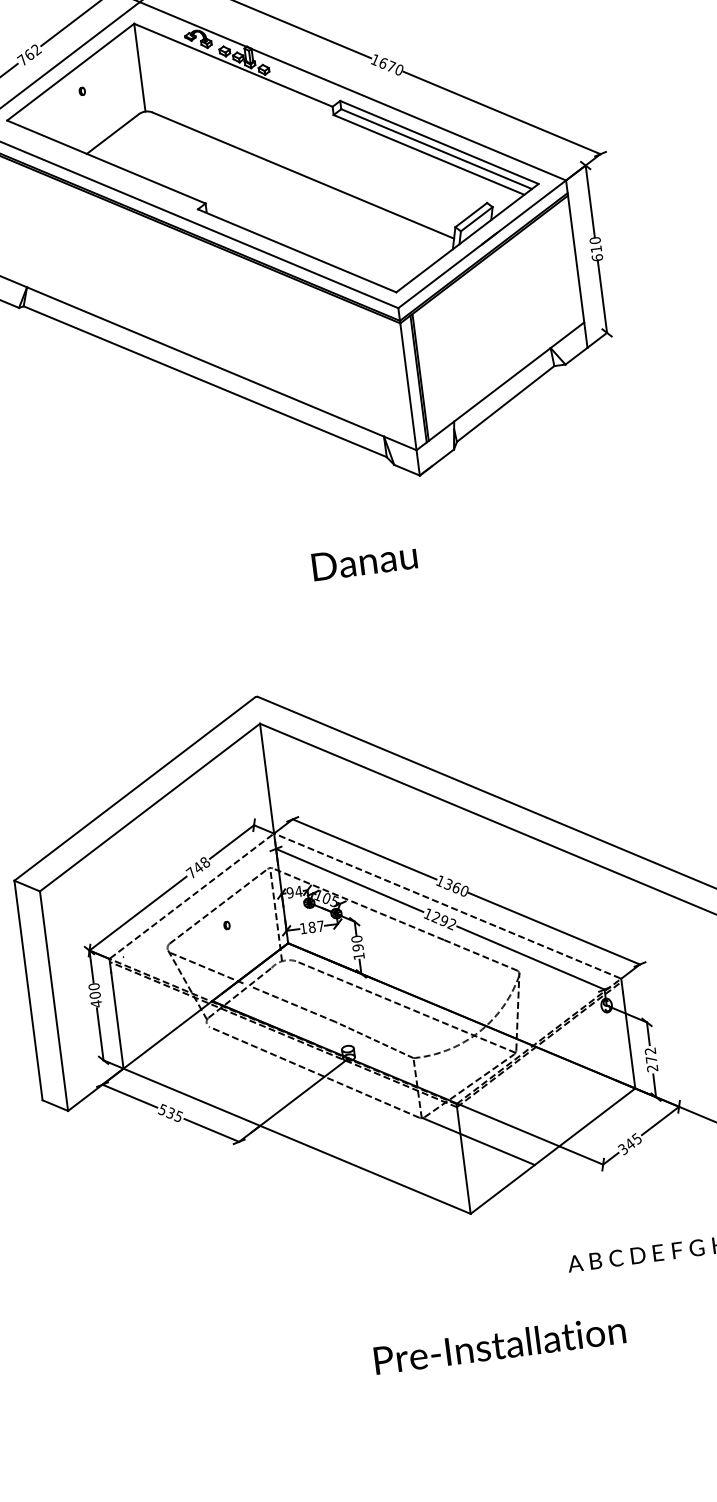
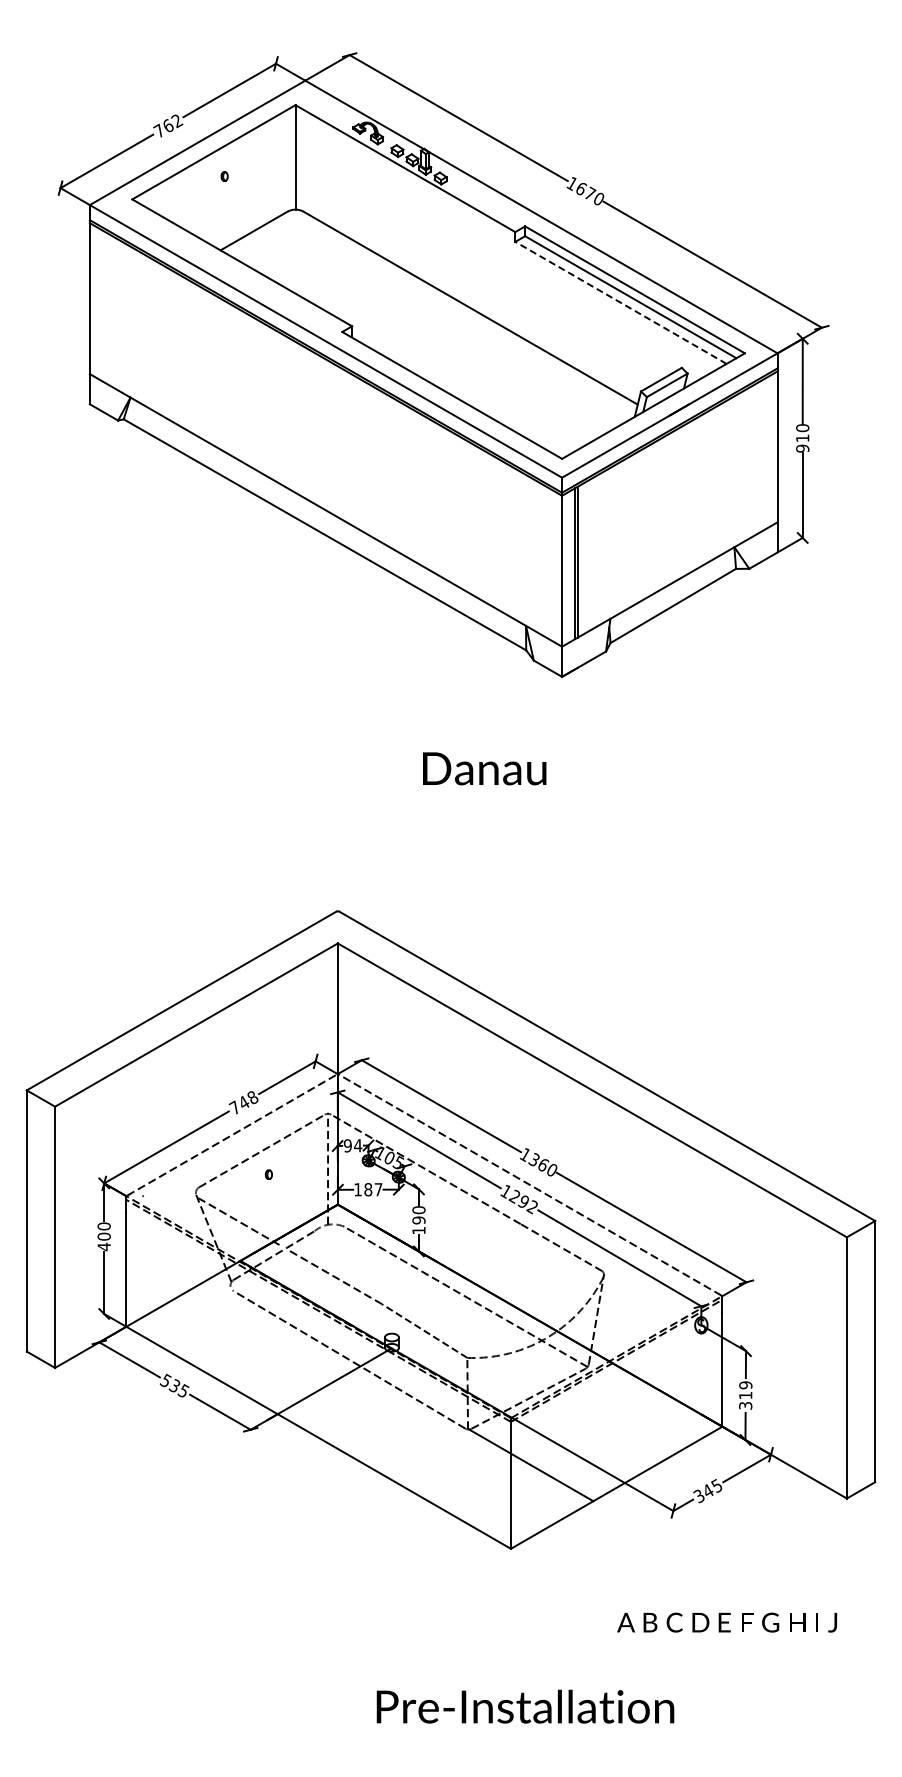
line: (428, 154) -> (620, 302), solid -> dashed
text: (597, 257) -> (802, 448), 610 -> 910
text: (651, 1059) -> (745, 1395), 272 -> 319

